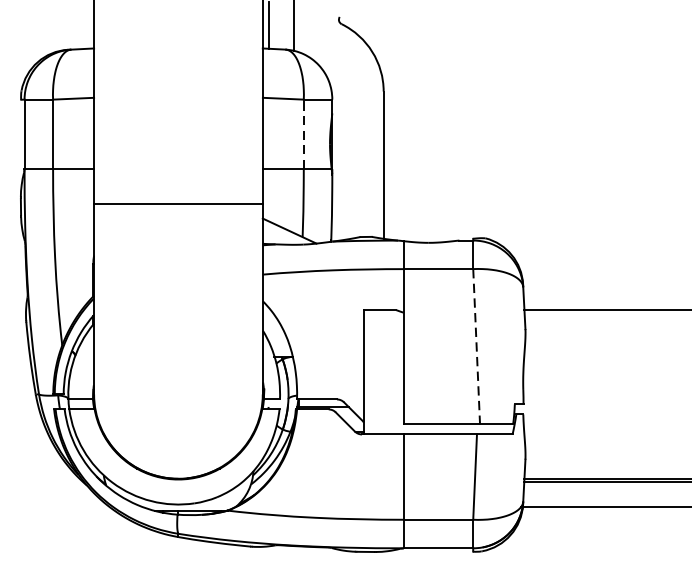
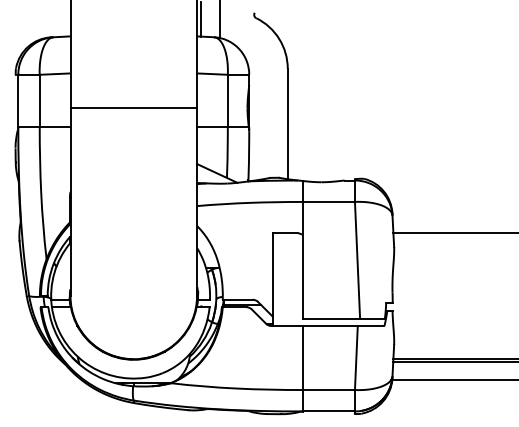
line: (303, 133) -> (227, 100), dashed -> solid
line: (178, 204) -> (133, 108), moved
line: (476, 347) -> (357, 260), dashed -> solid

